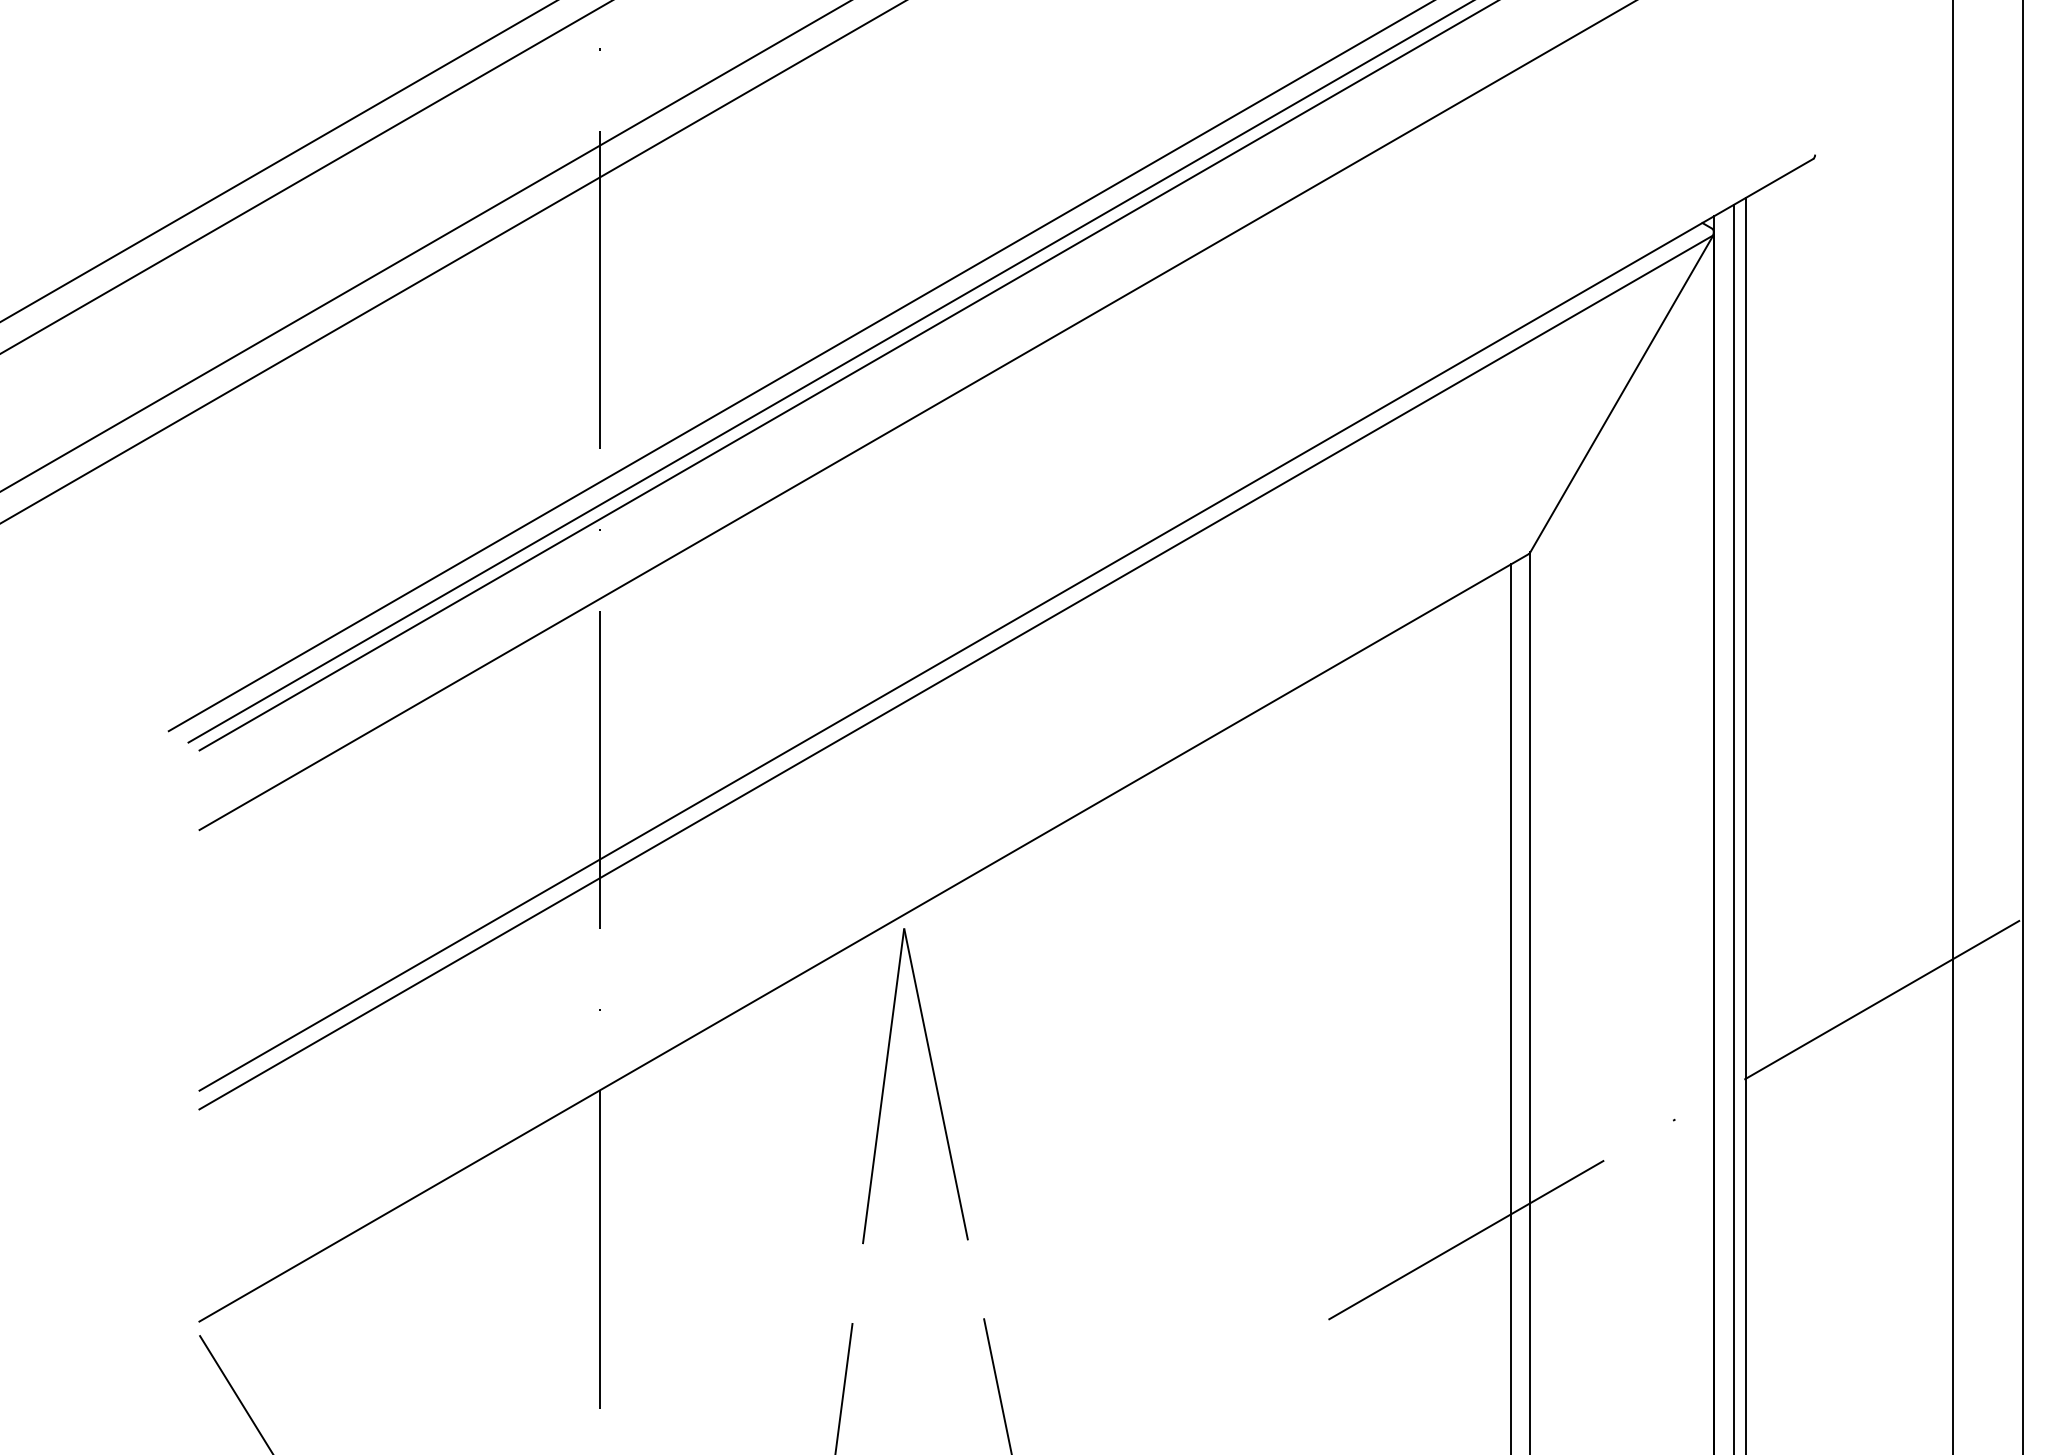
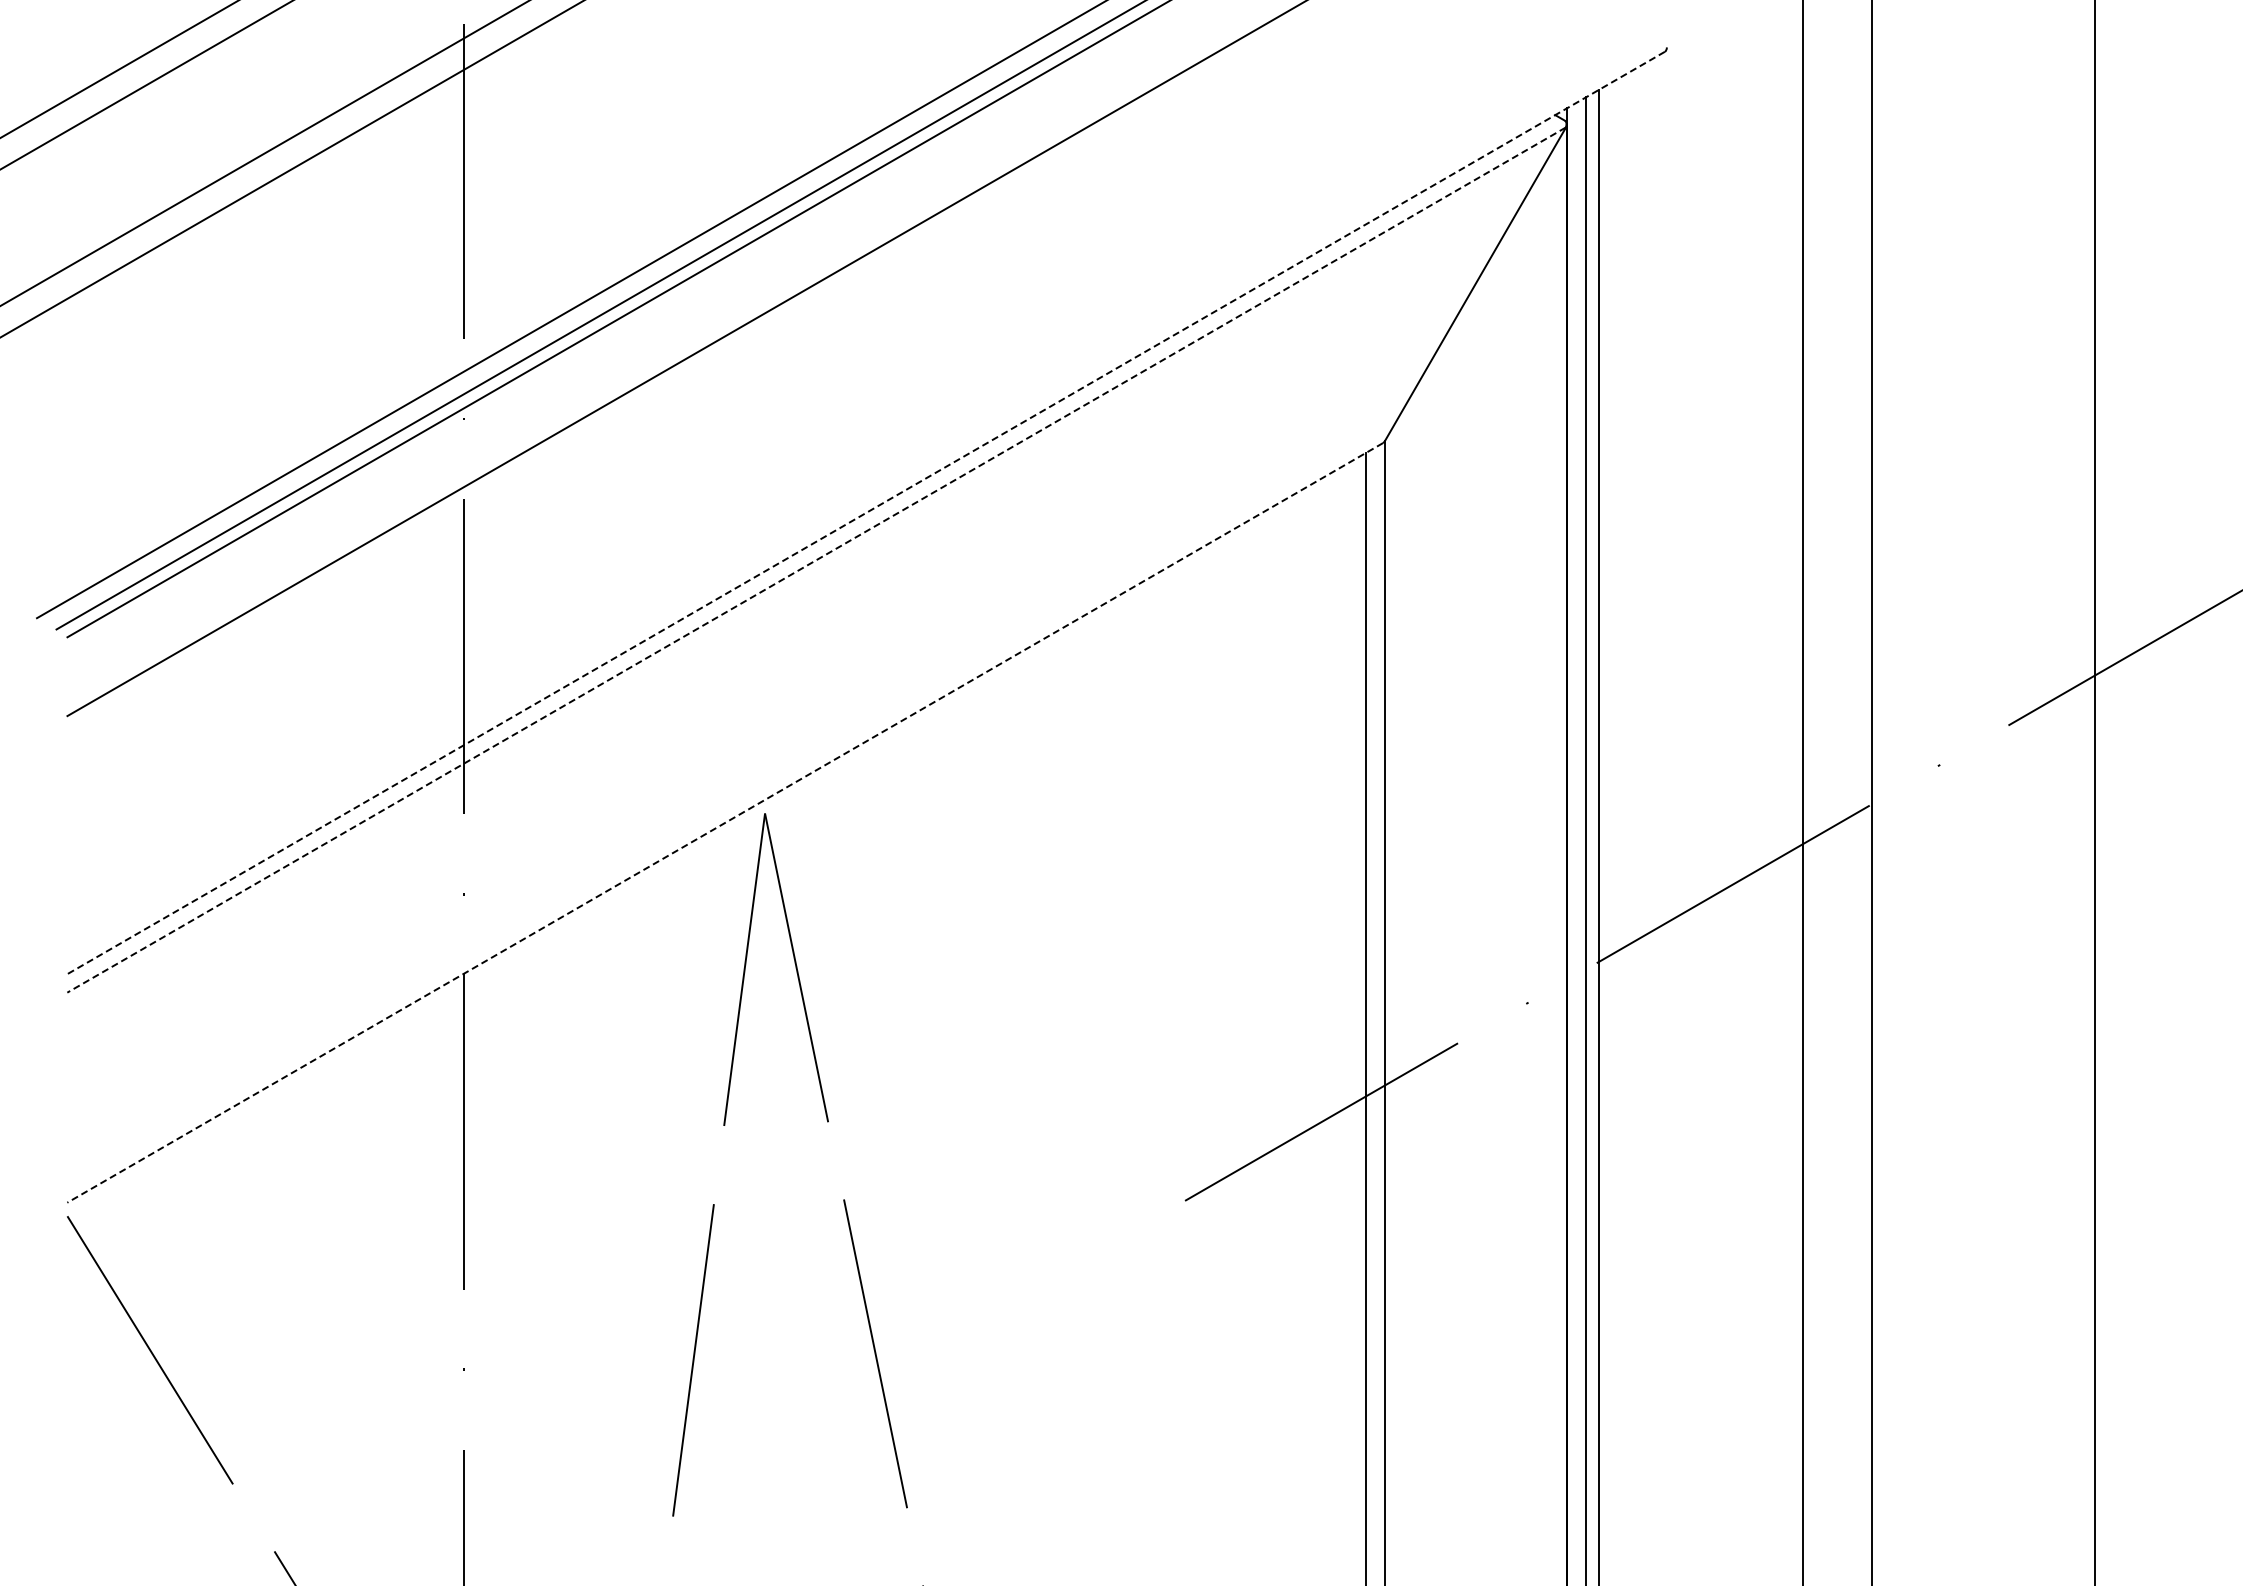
line: (1005, 625) -> (865, 513), solid -> dashed
line: (956, 672) -> (816, 560), solid -> dashed
line: (864, 937) -> (725, 822), solid -> dashed

